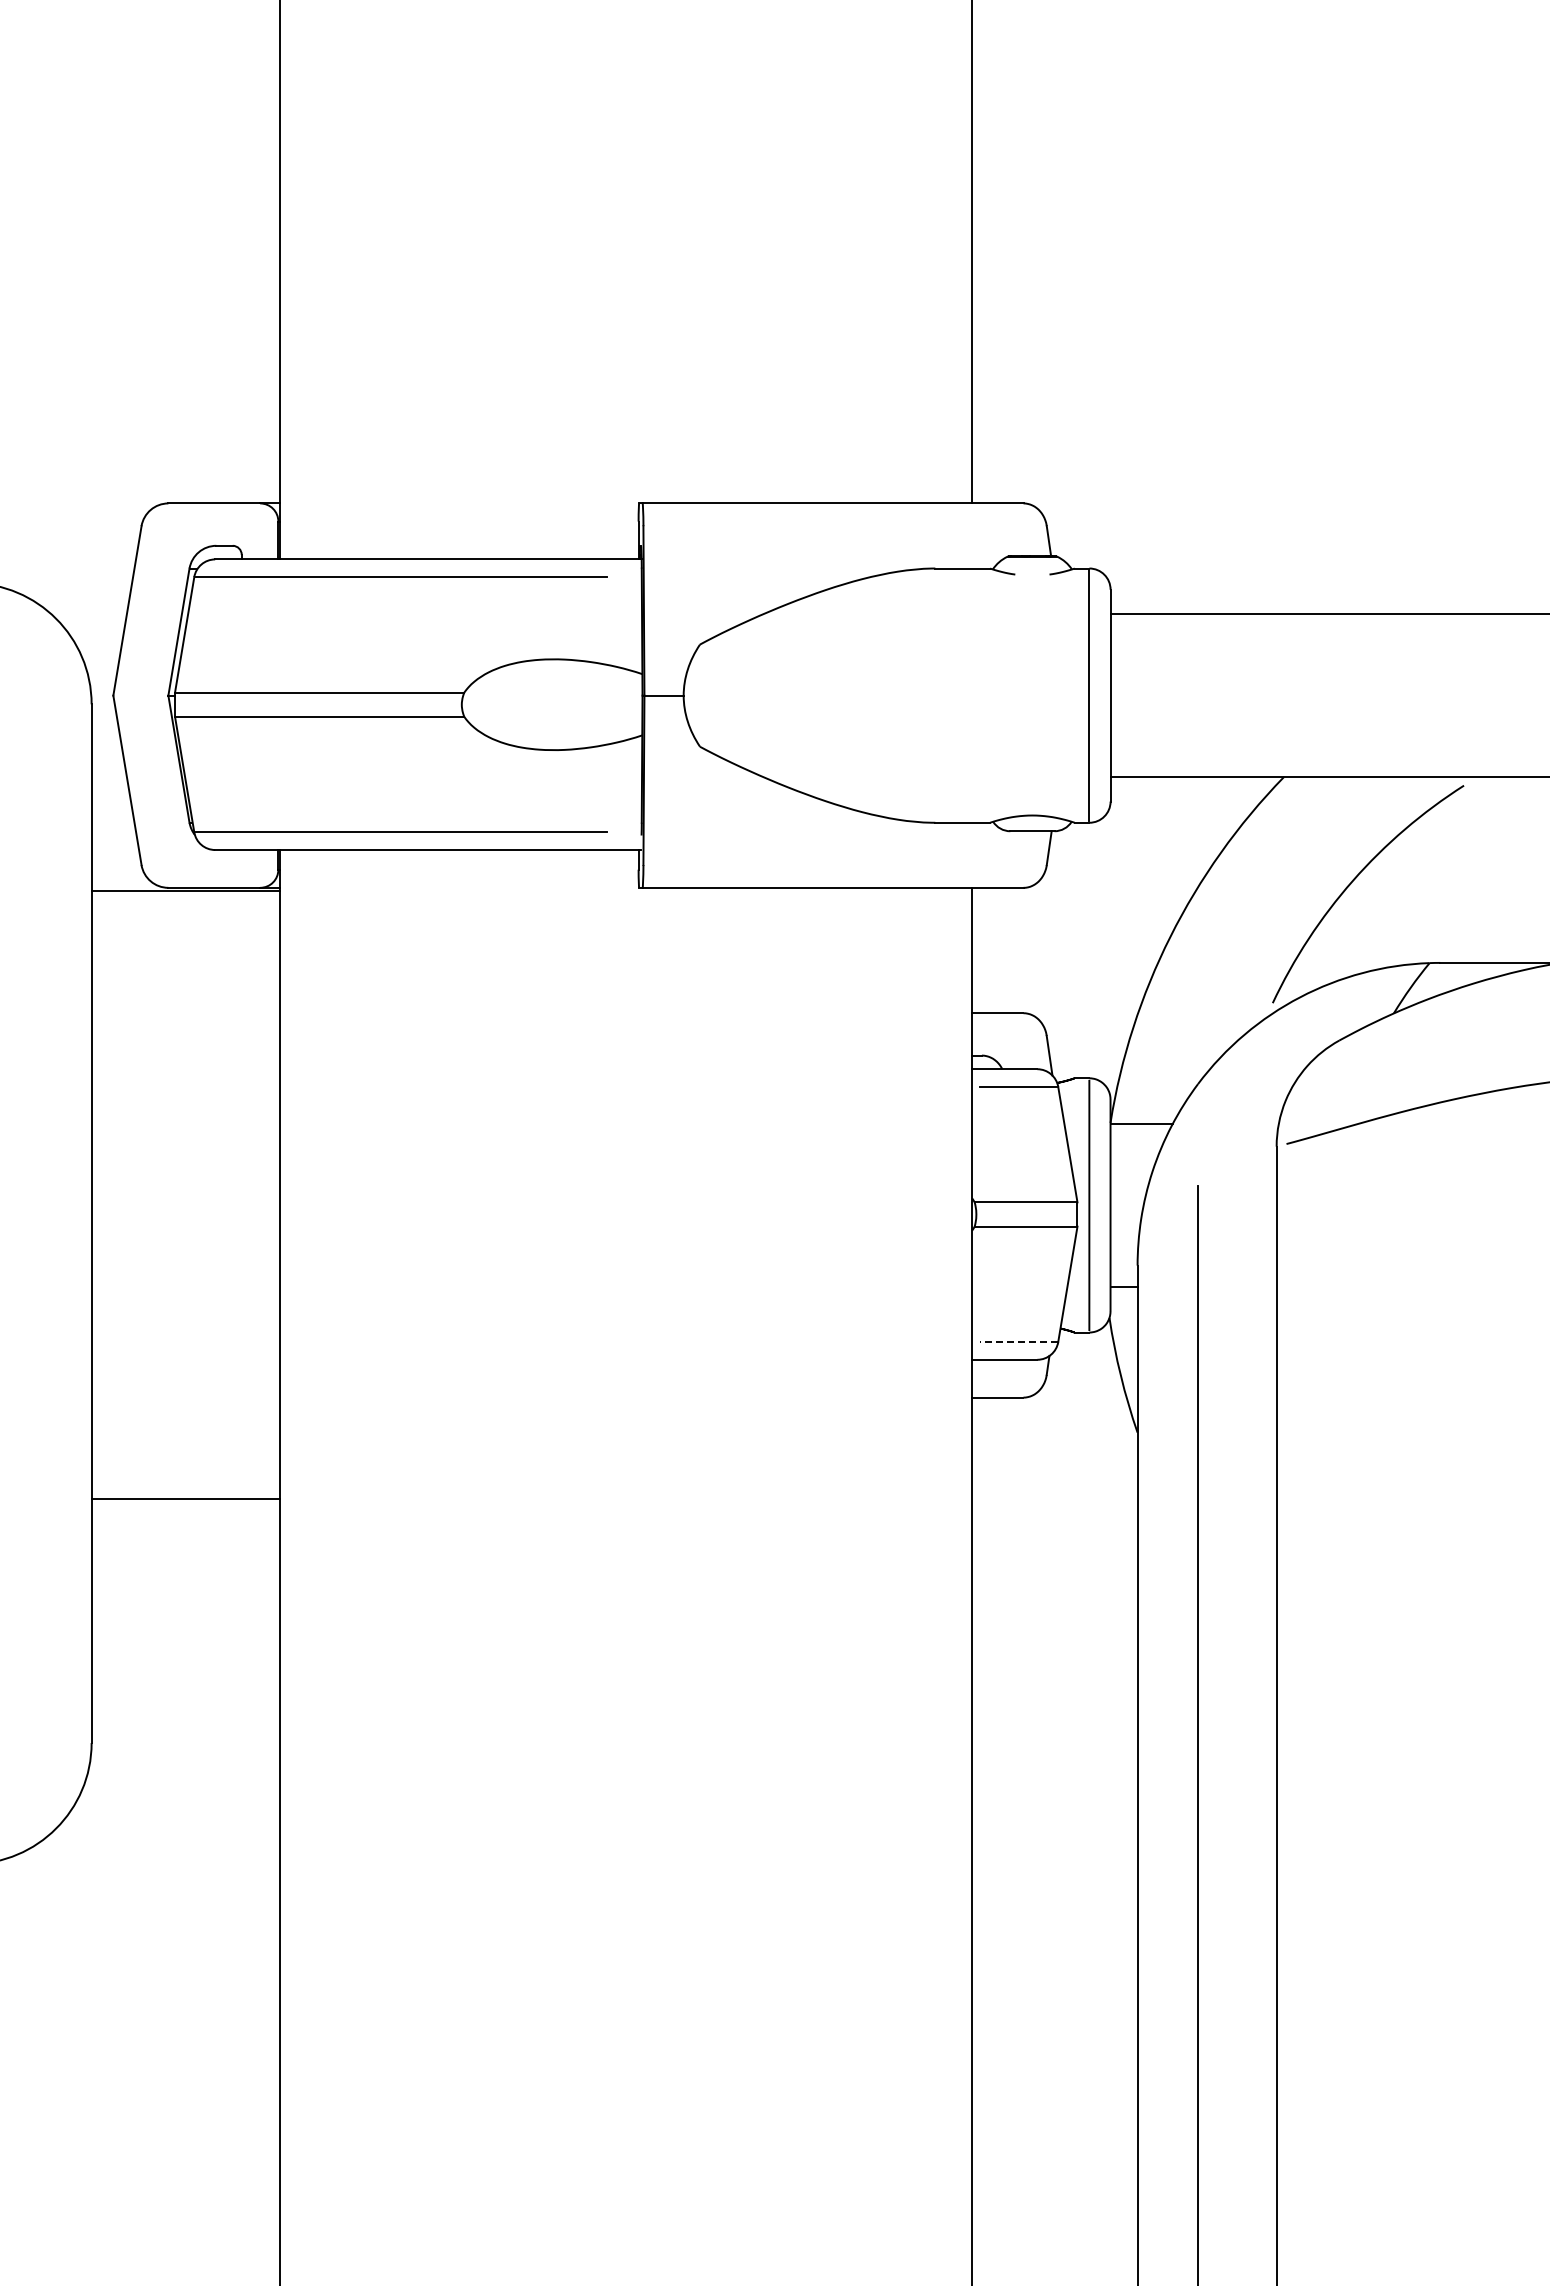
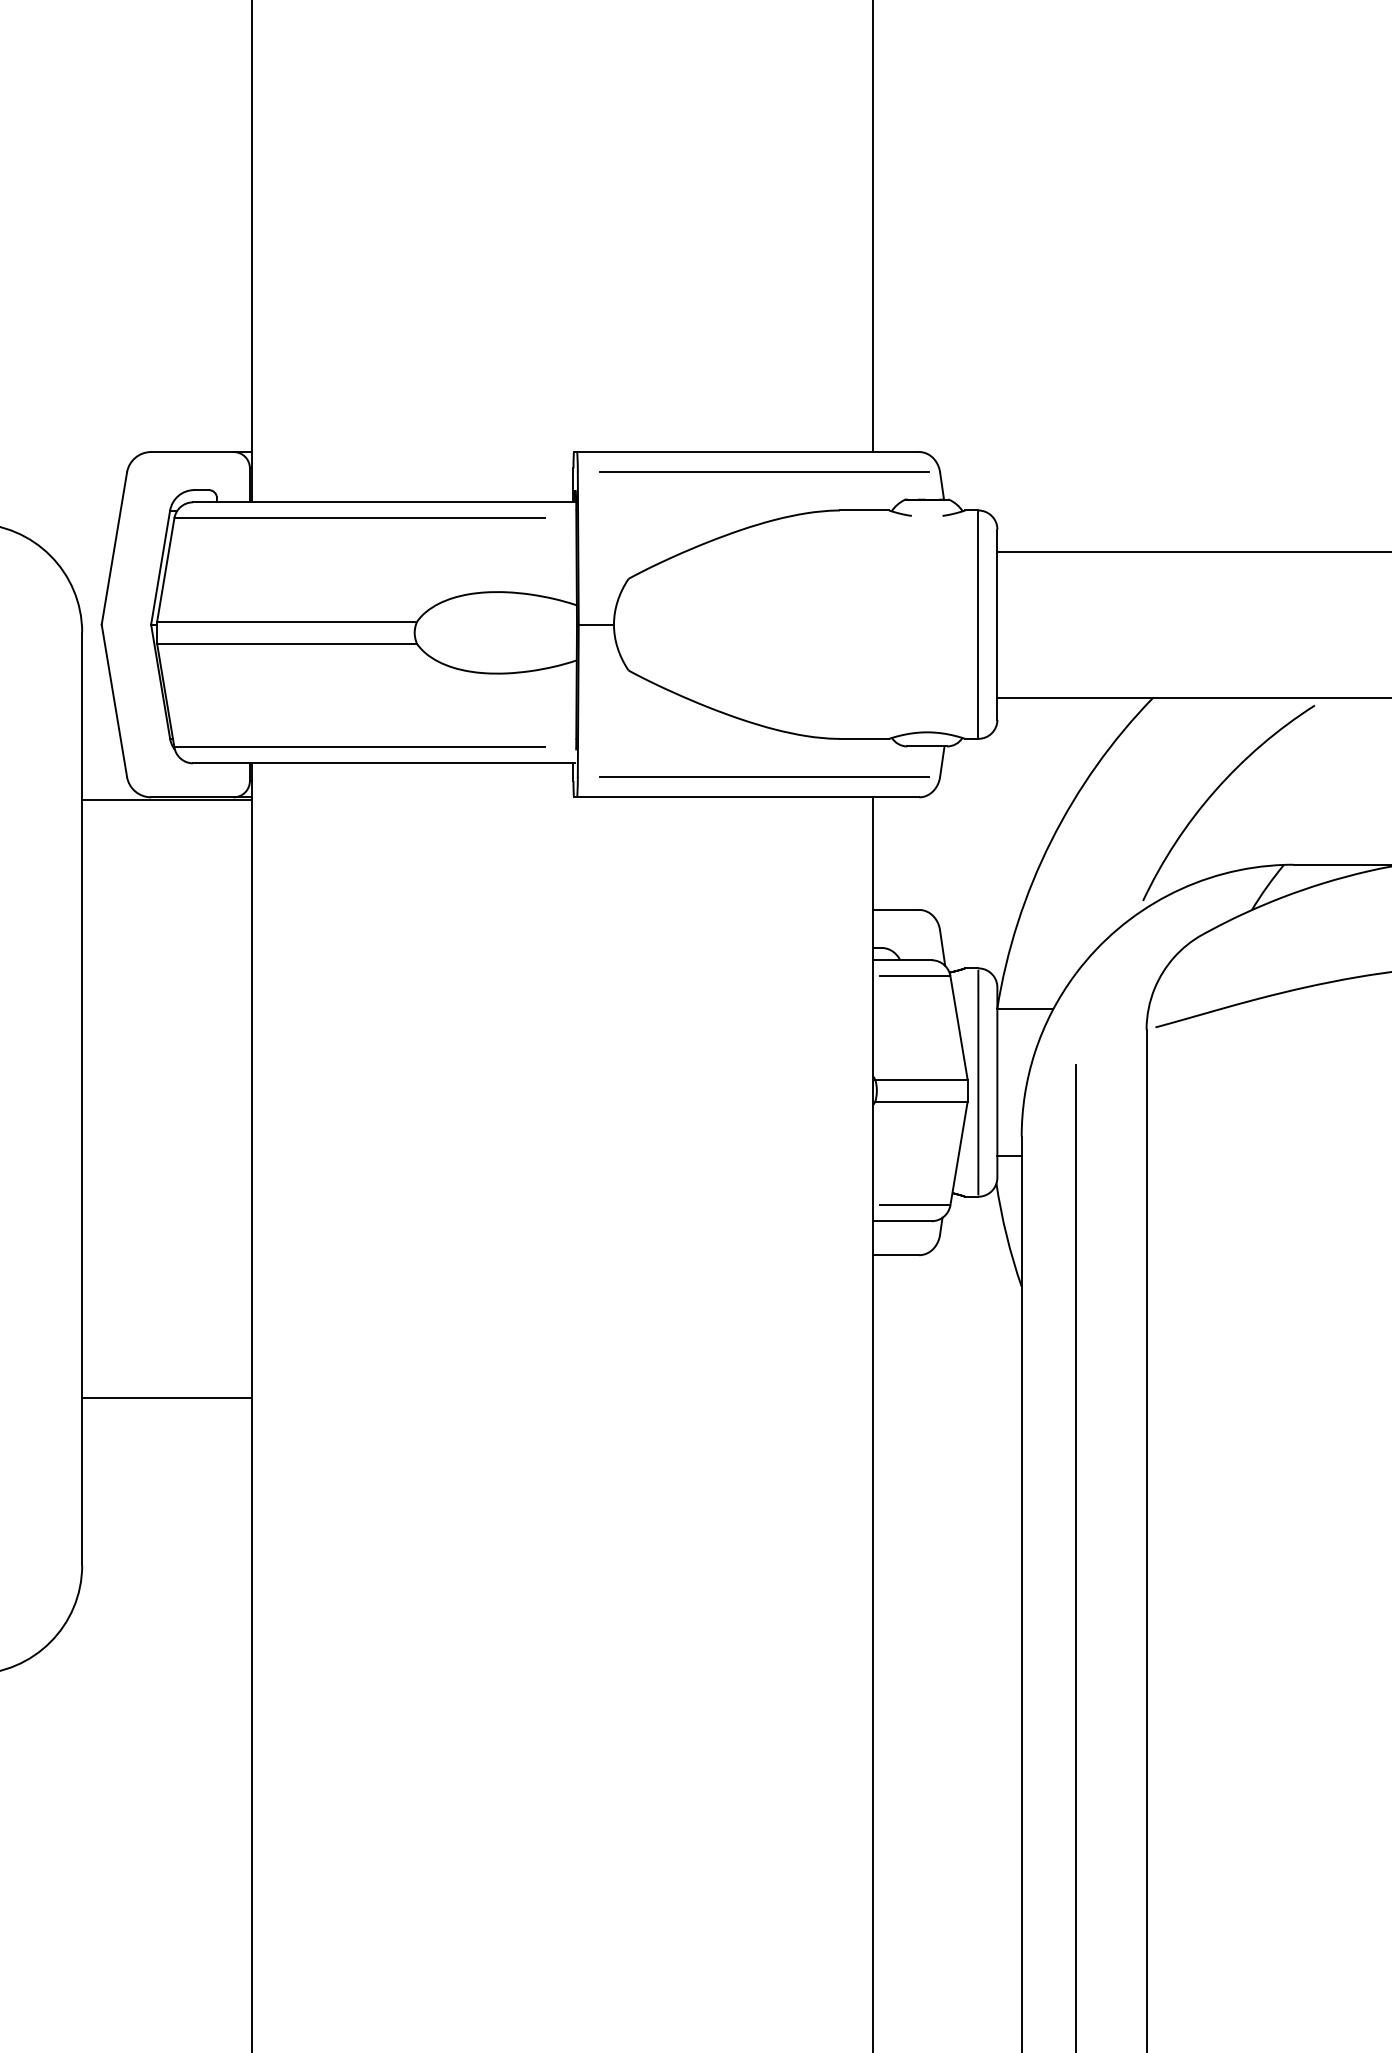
line: (851, 526) -> (764, 472), added
line: (851, 865) -> (764, 777), added
line: (1019, 1342) -> (915, 1205), dashed -> solid
line: (185, 1498) -> (166, 1397), moved

